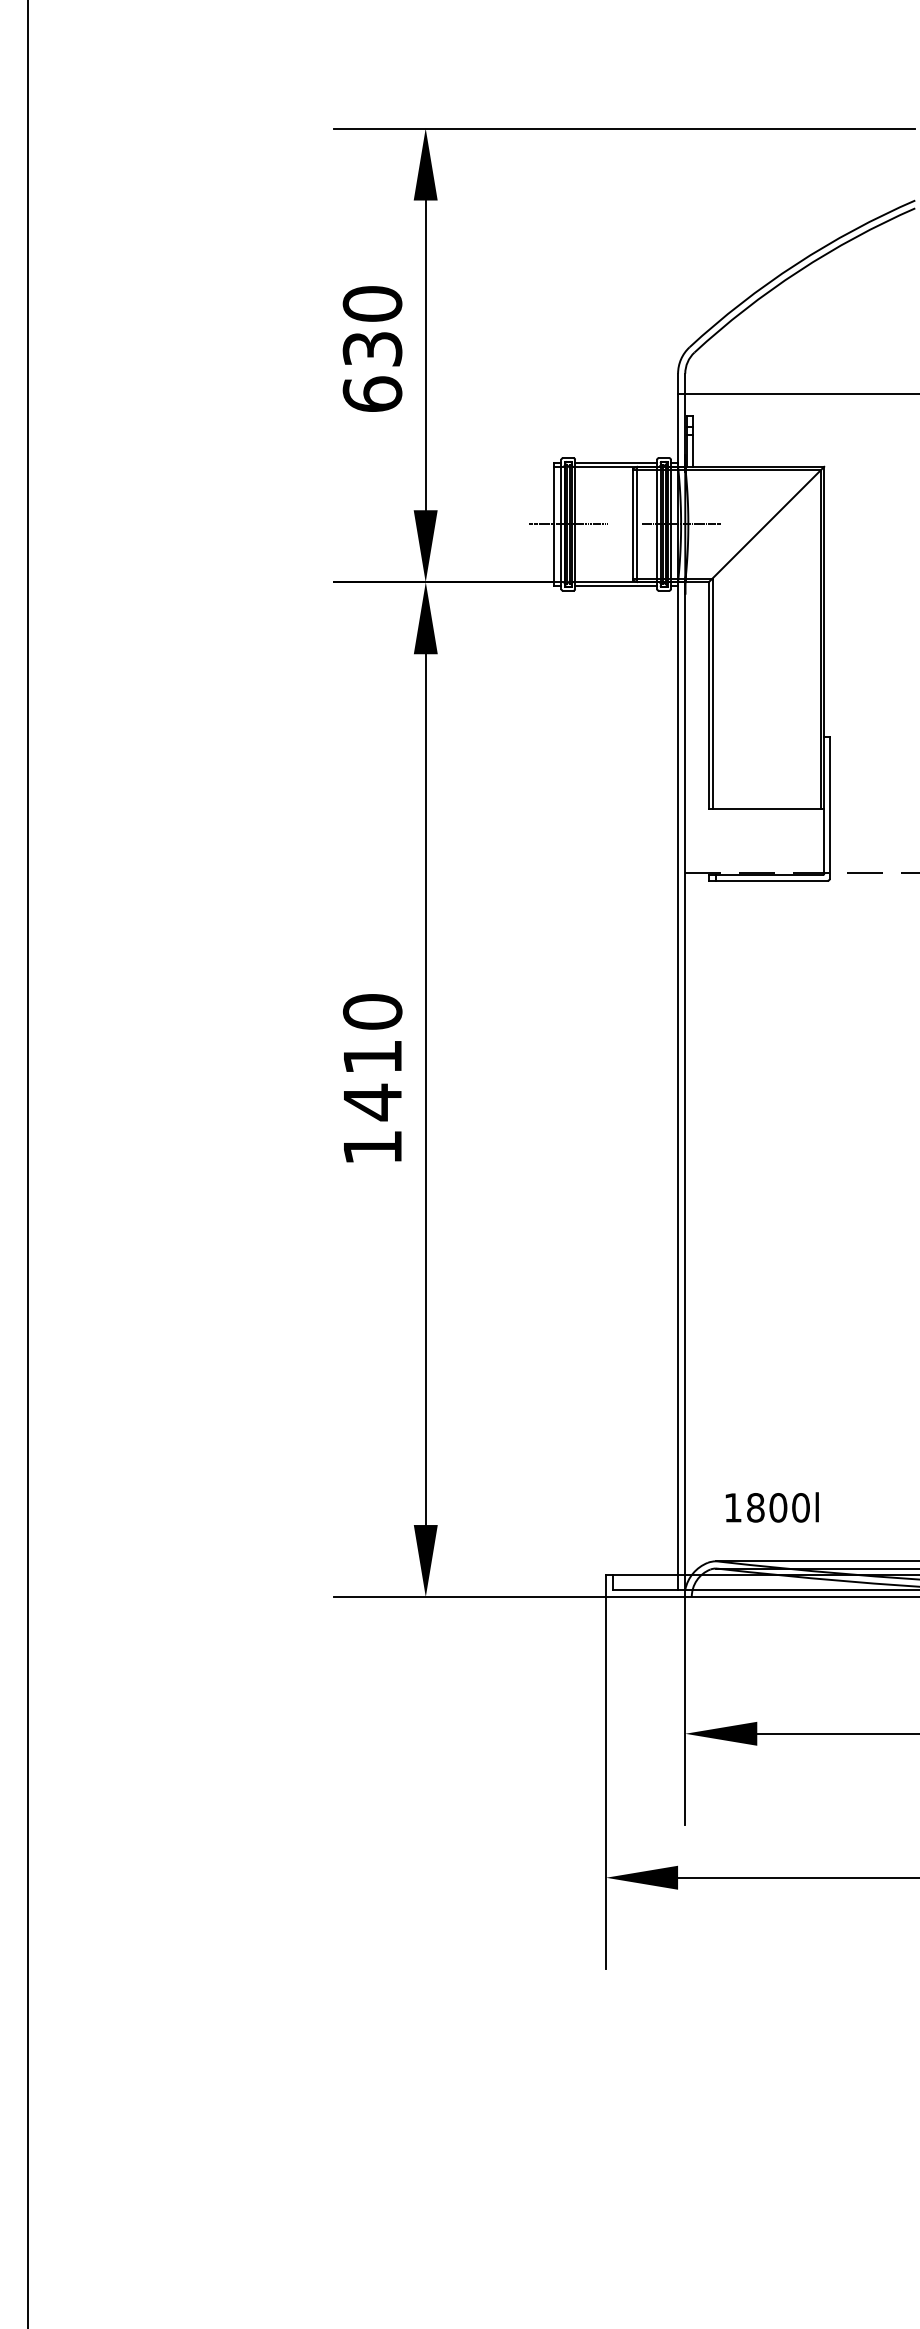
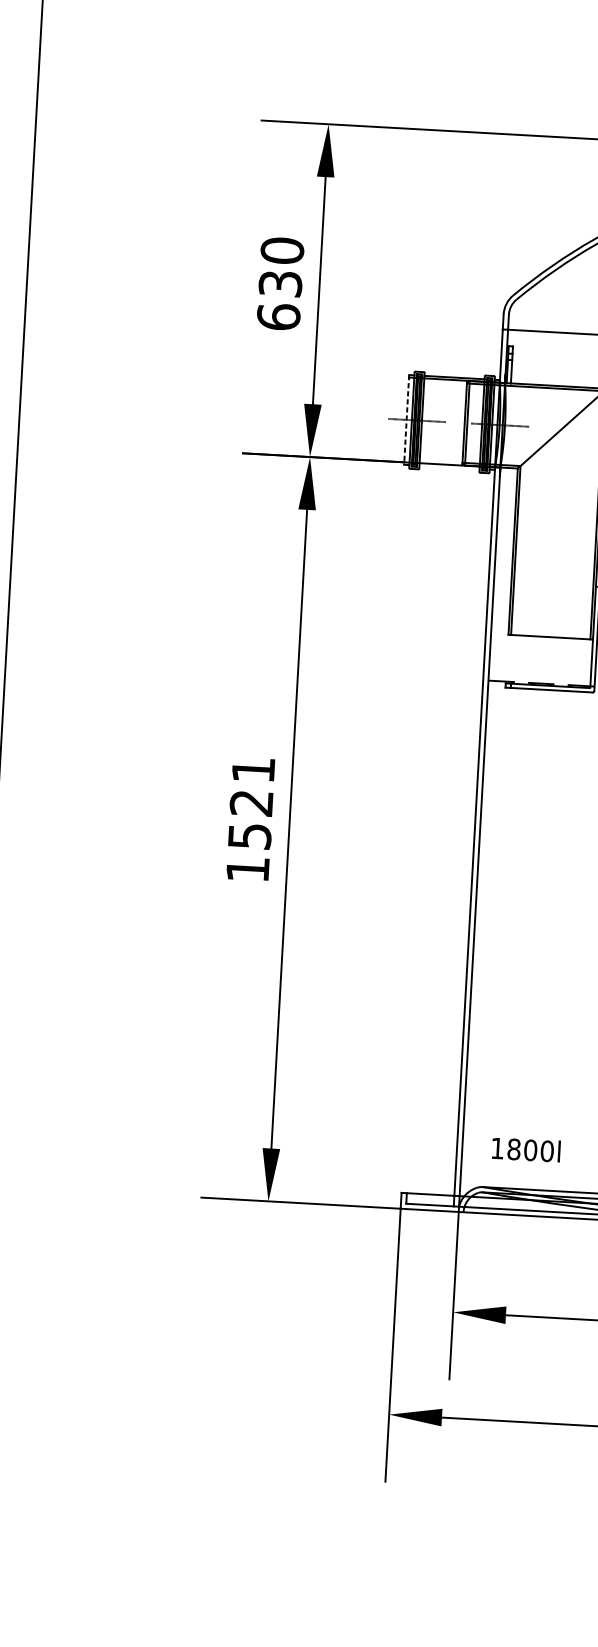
line: (554, 524) -> (406, 419), solid -> dashed
line: (616, 585) -> (449, 467), removed
text: (372, 1057) -> (251, 803), 1410 -> 1521

